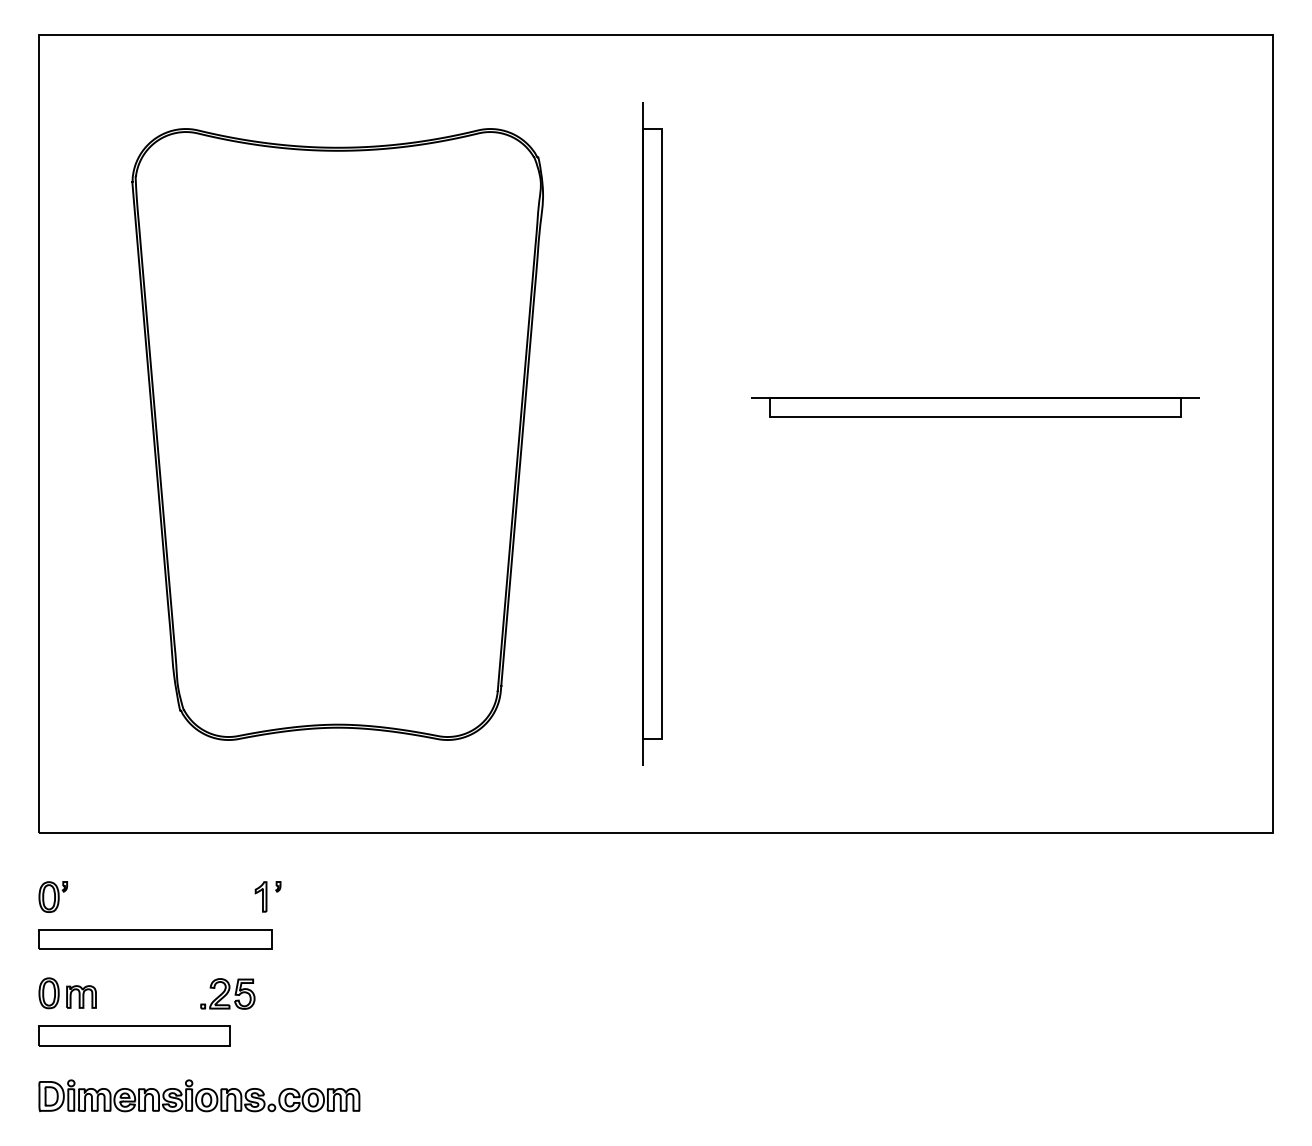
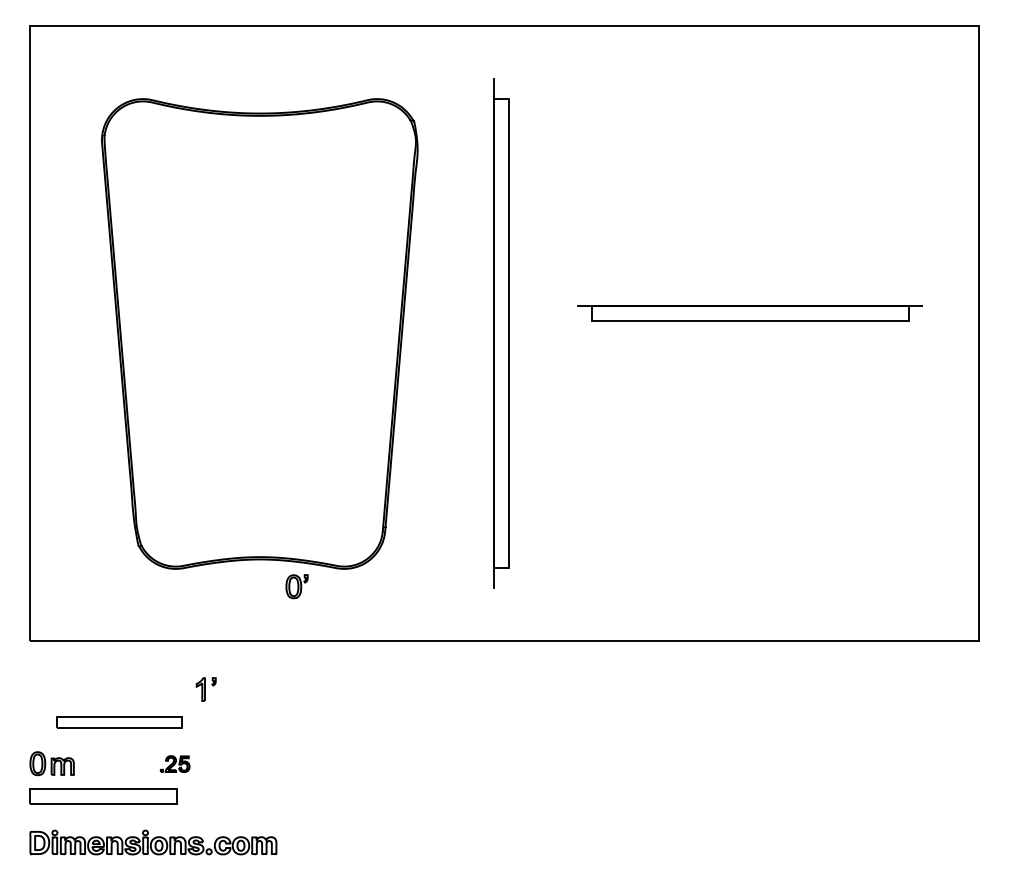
part: (52, 896) -> (296, 586), moved
part: (155, 939) -> (119, 722), size x0.7
part: (226, 993) -> (174, 763), size x0.7

